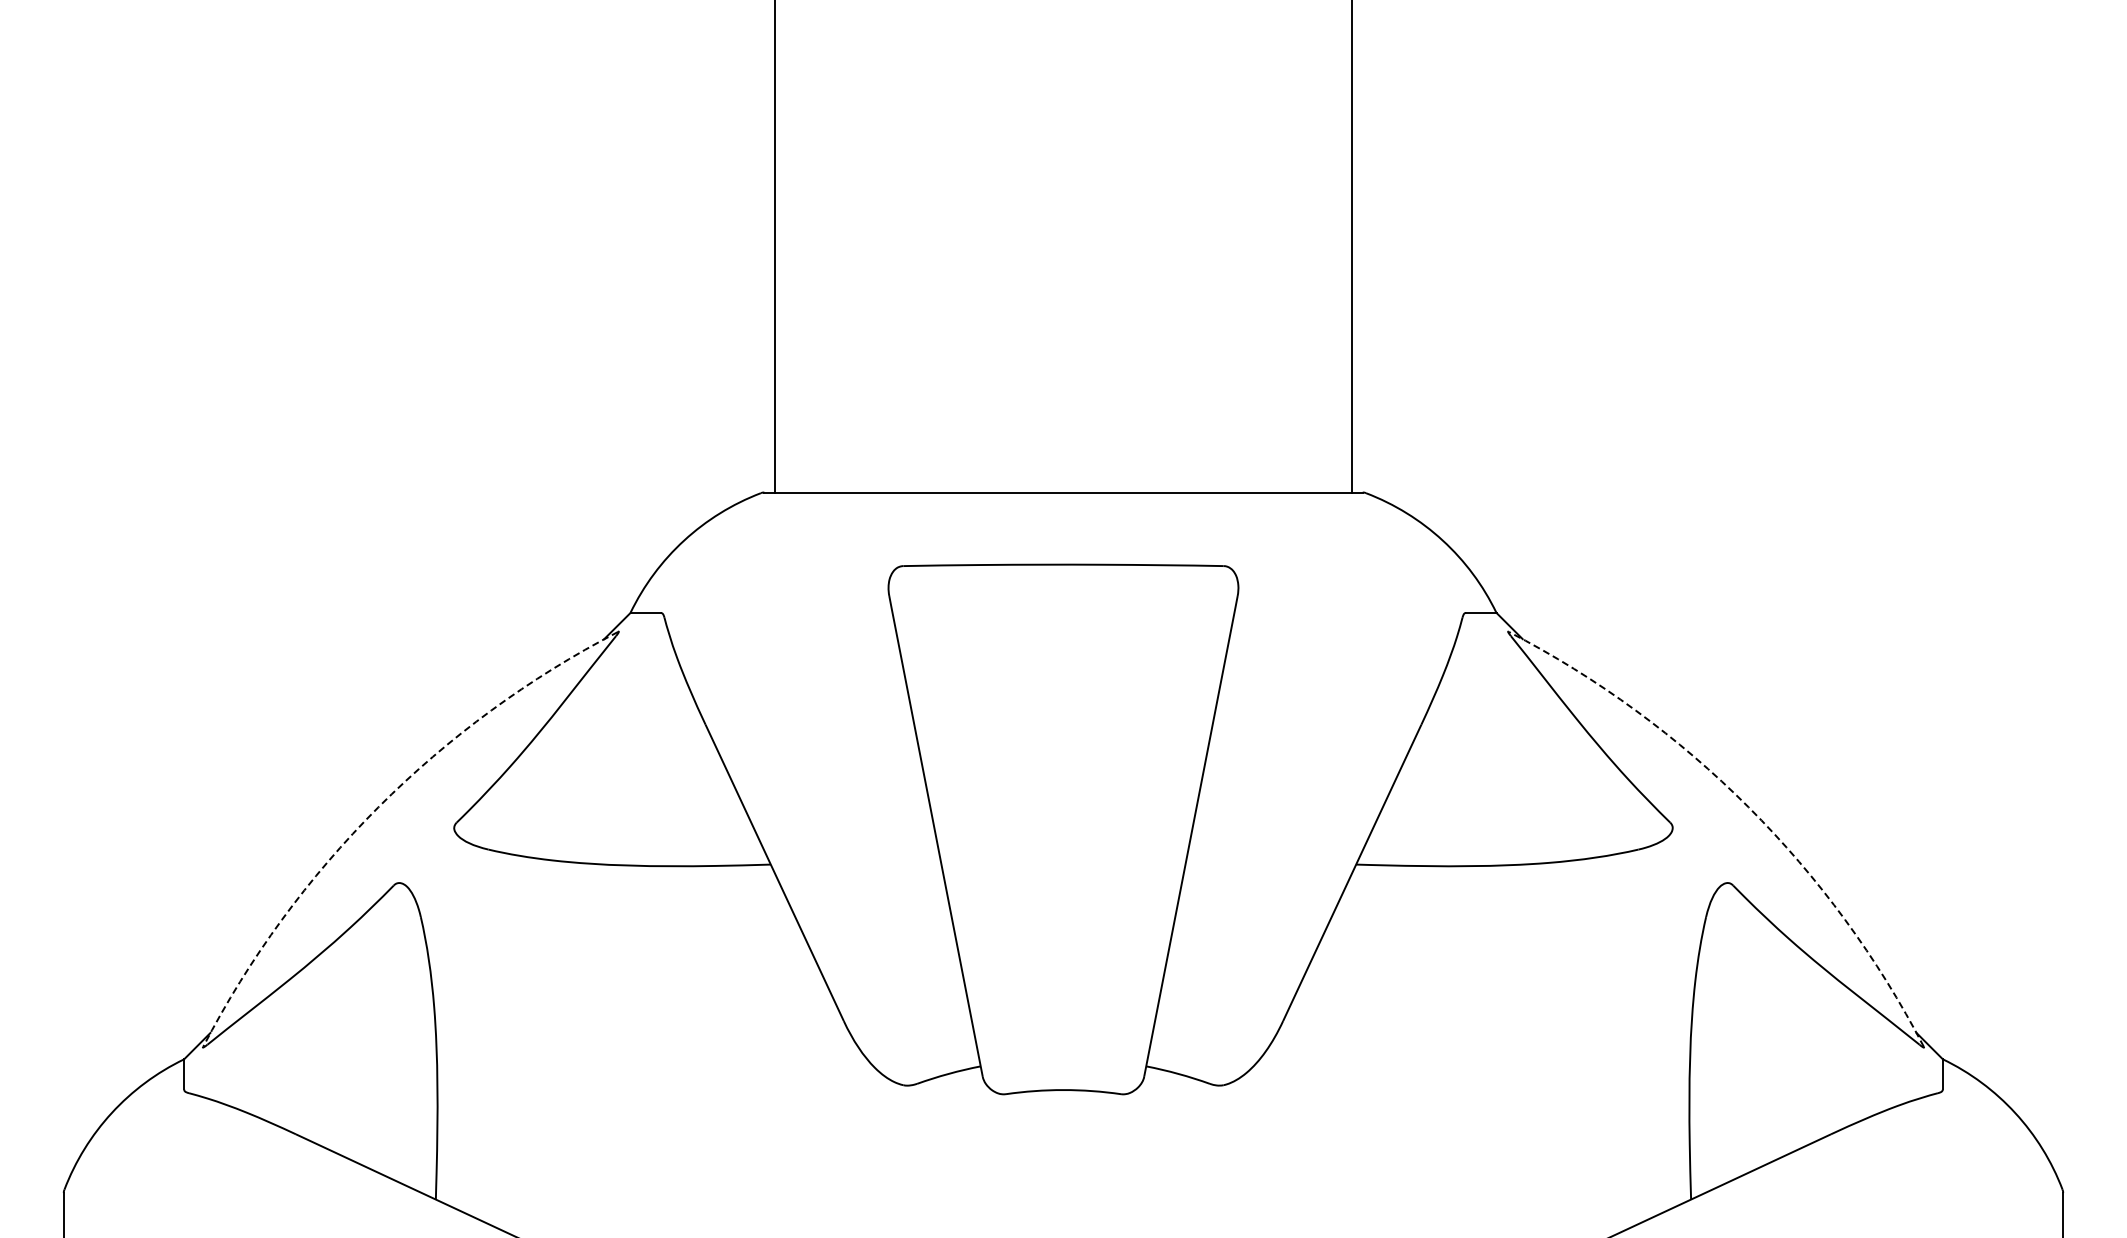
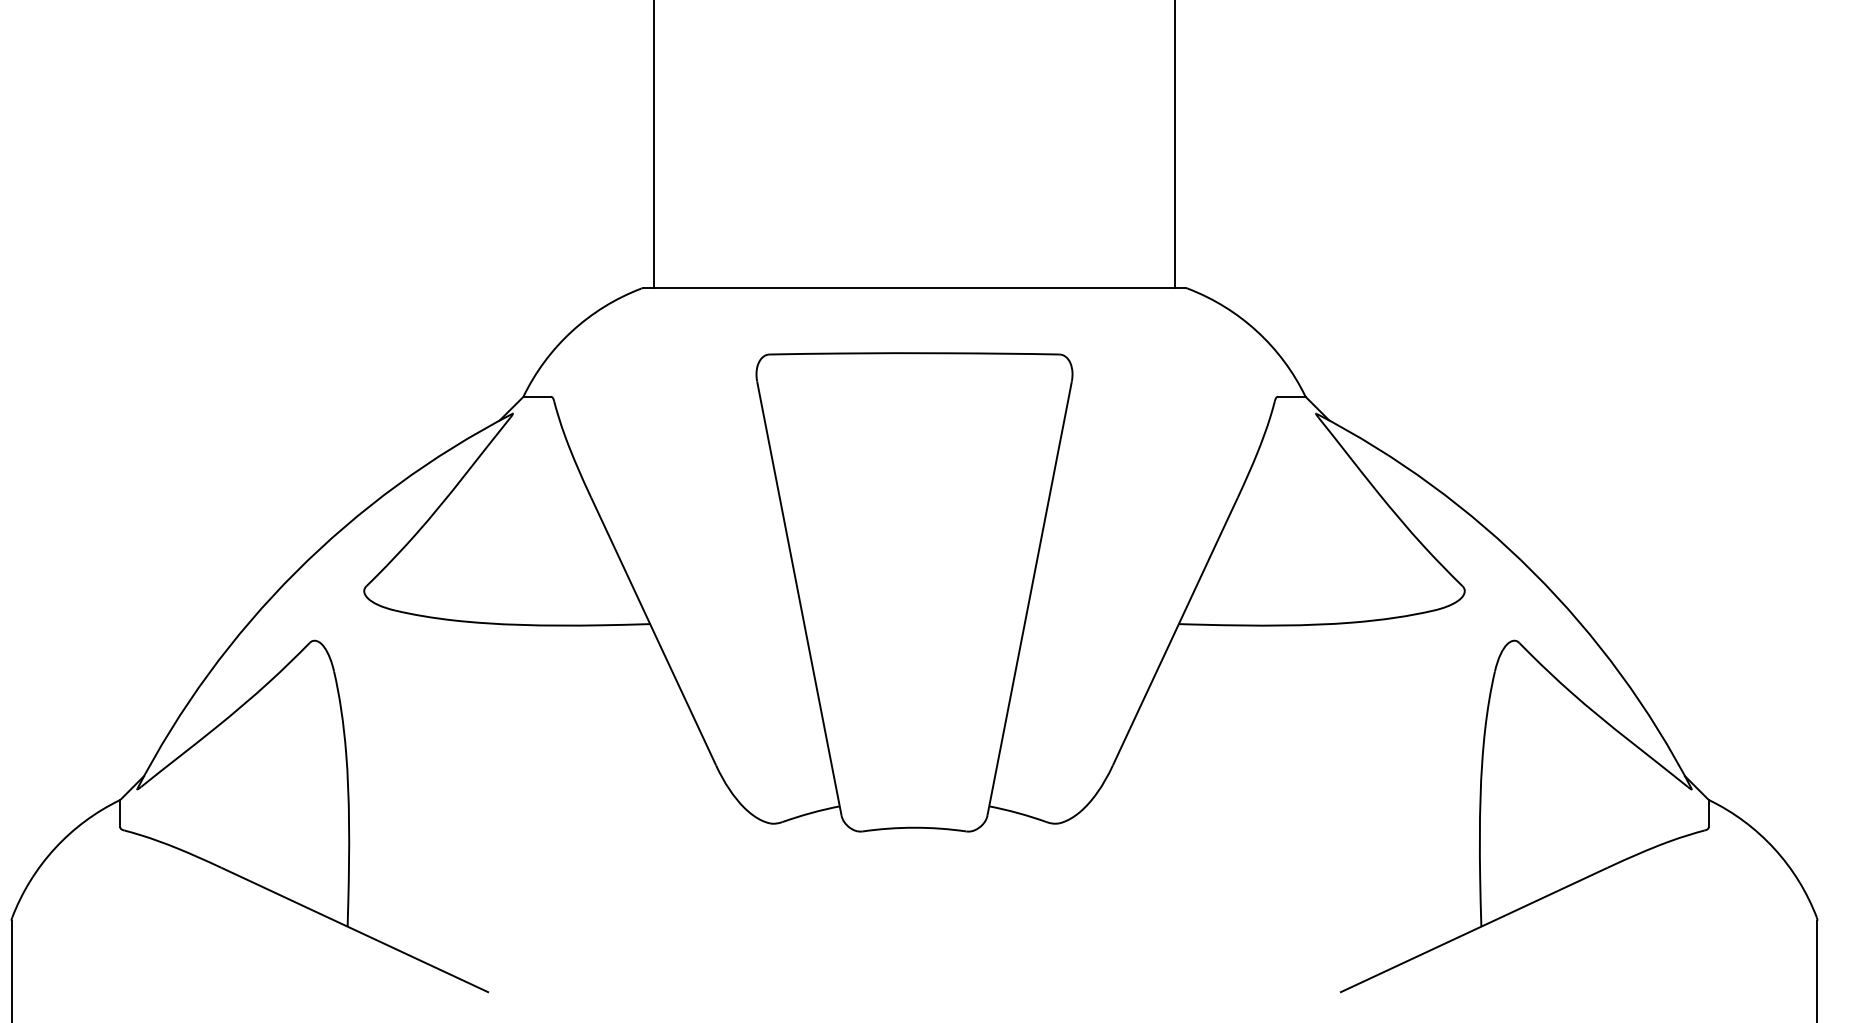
arc: (378, 807) -> (295, 572), dashed -> solid
arc: (1748, 807) -> (1533, 572), dashed -> solid

